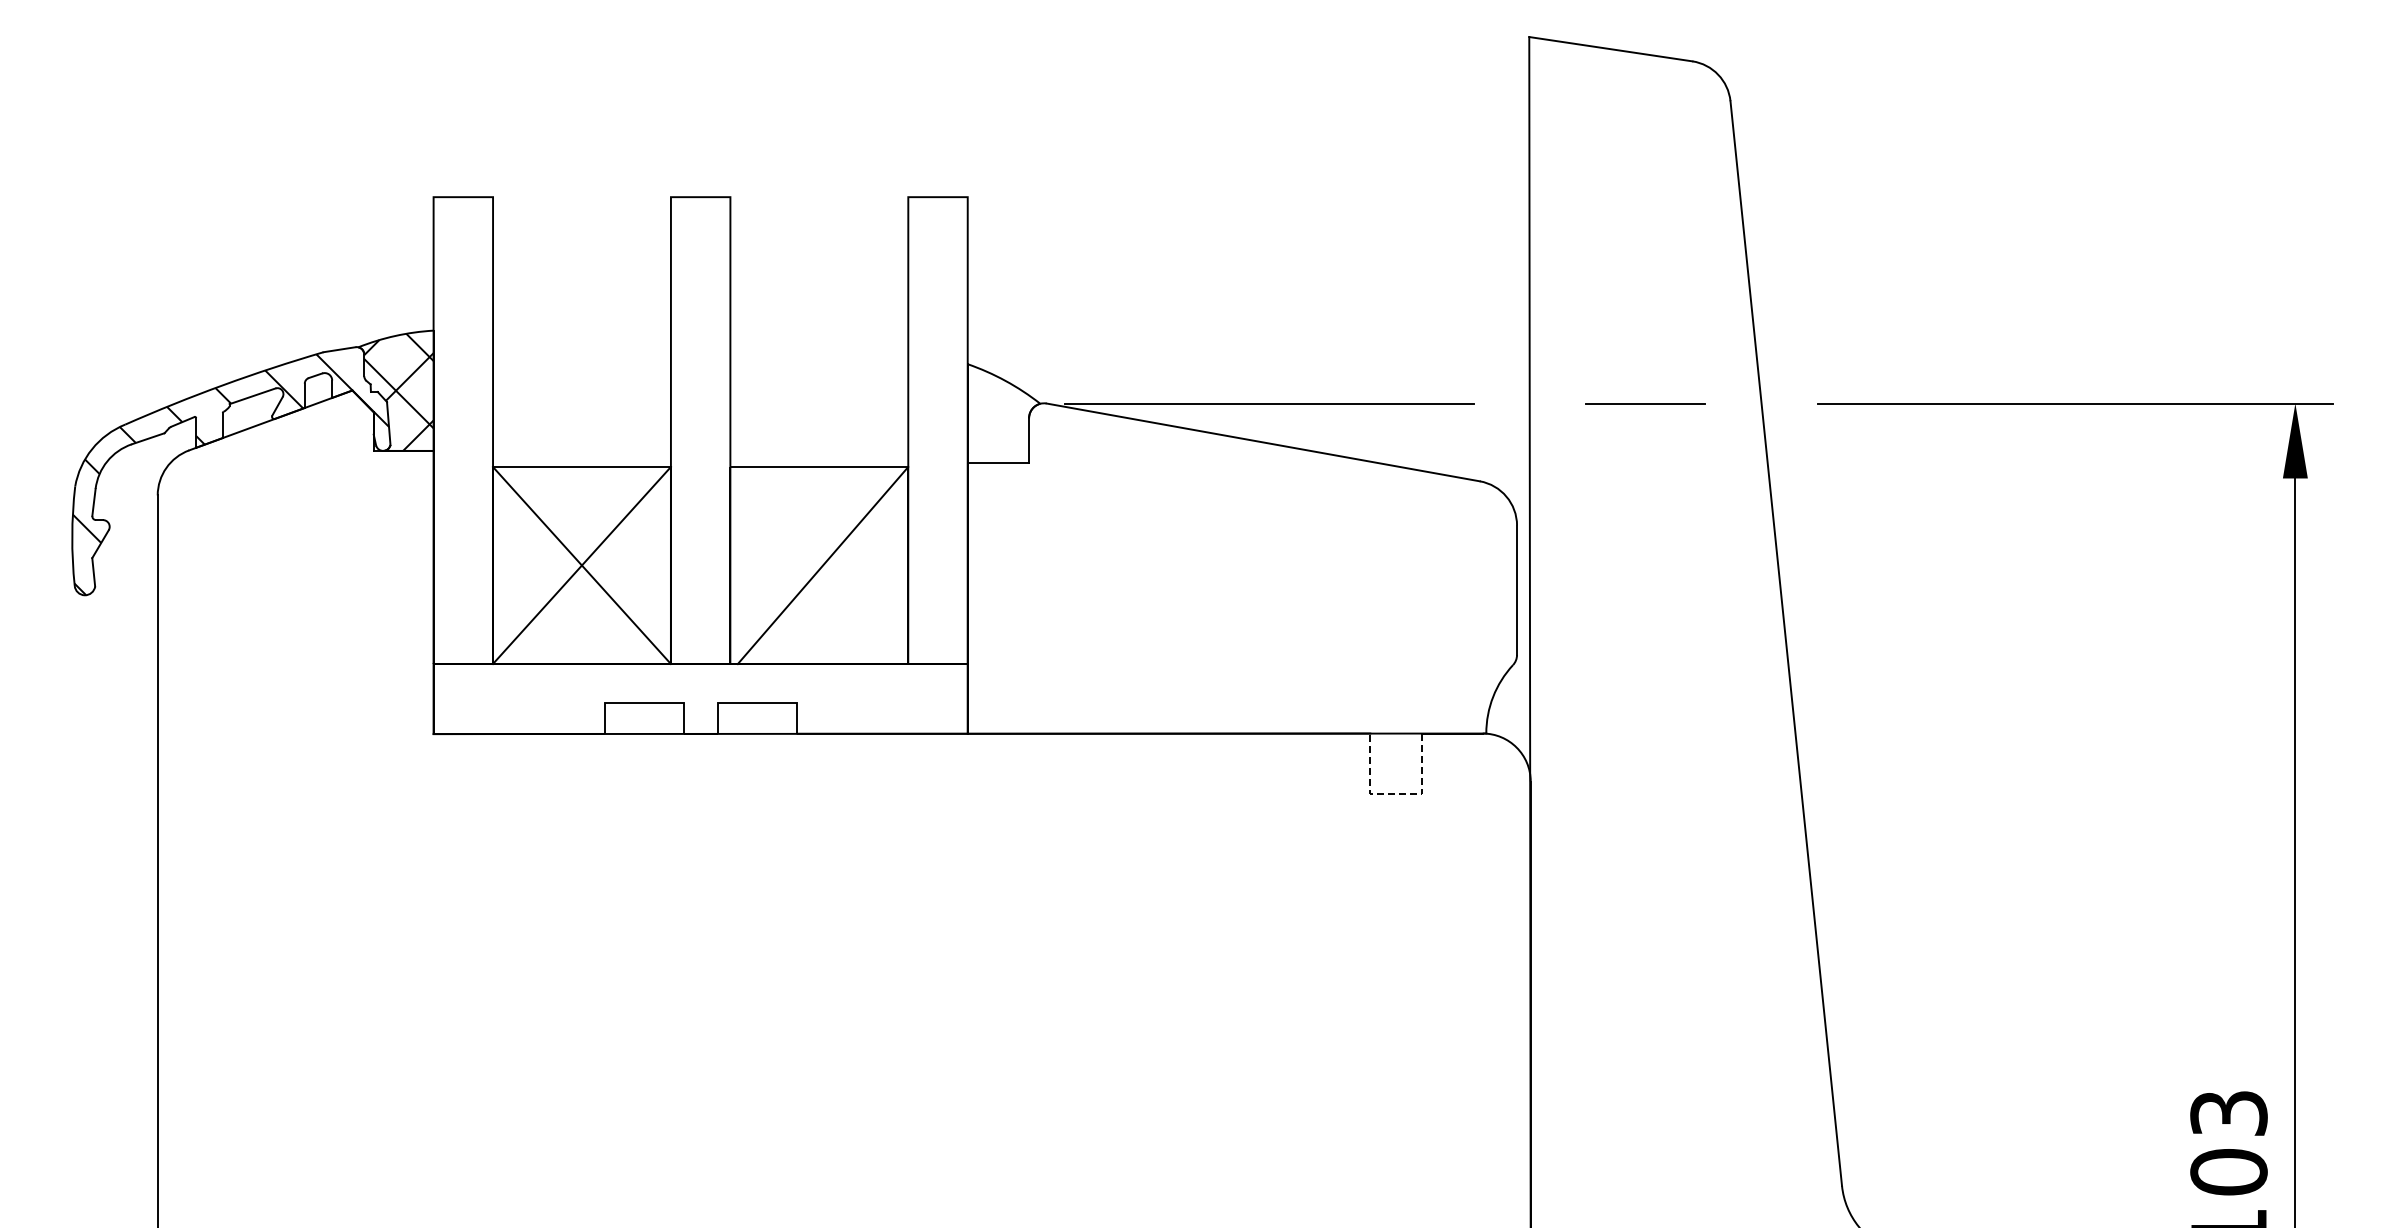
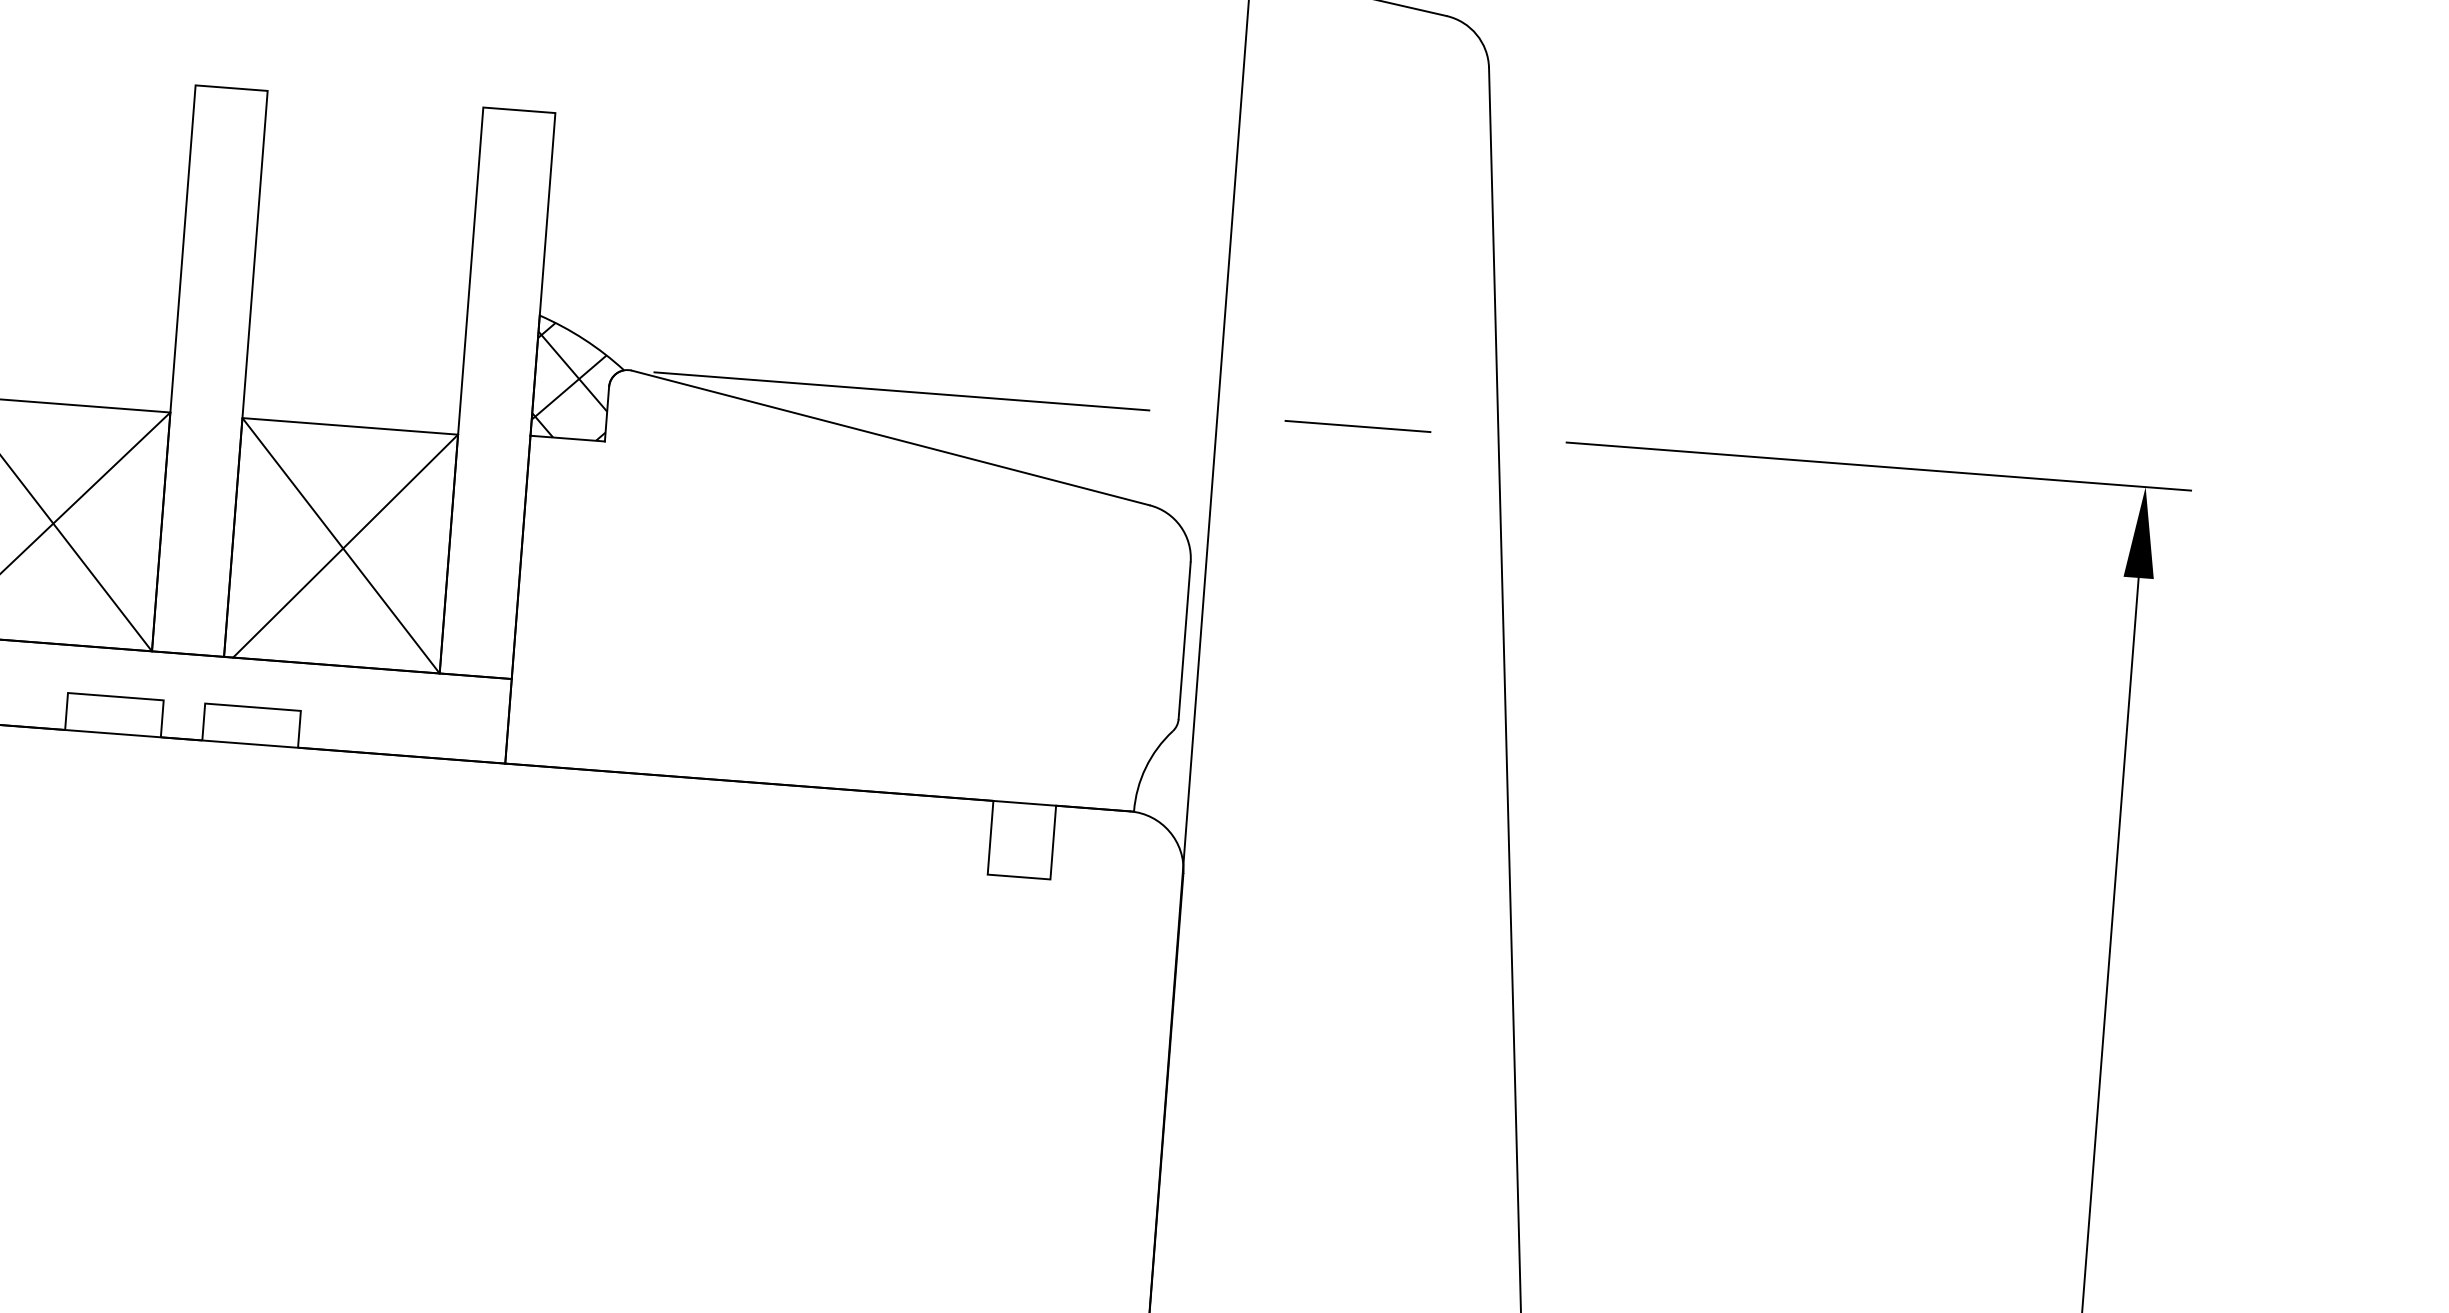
hatch: (998, 416) -> (572, 381), added
line: (819, 565) -> (341, 545), added
line: (1396, 794) -> (1019, 877), dashed -> solid

